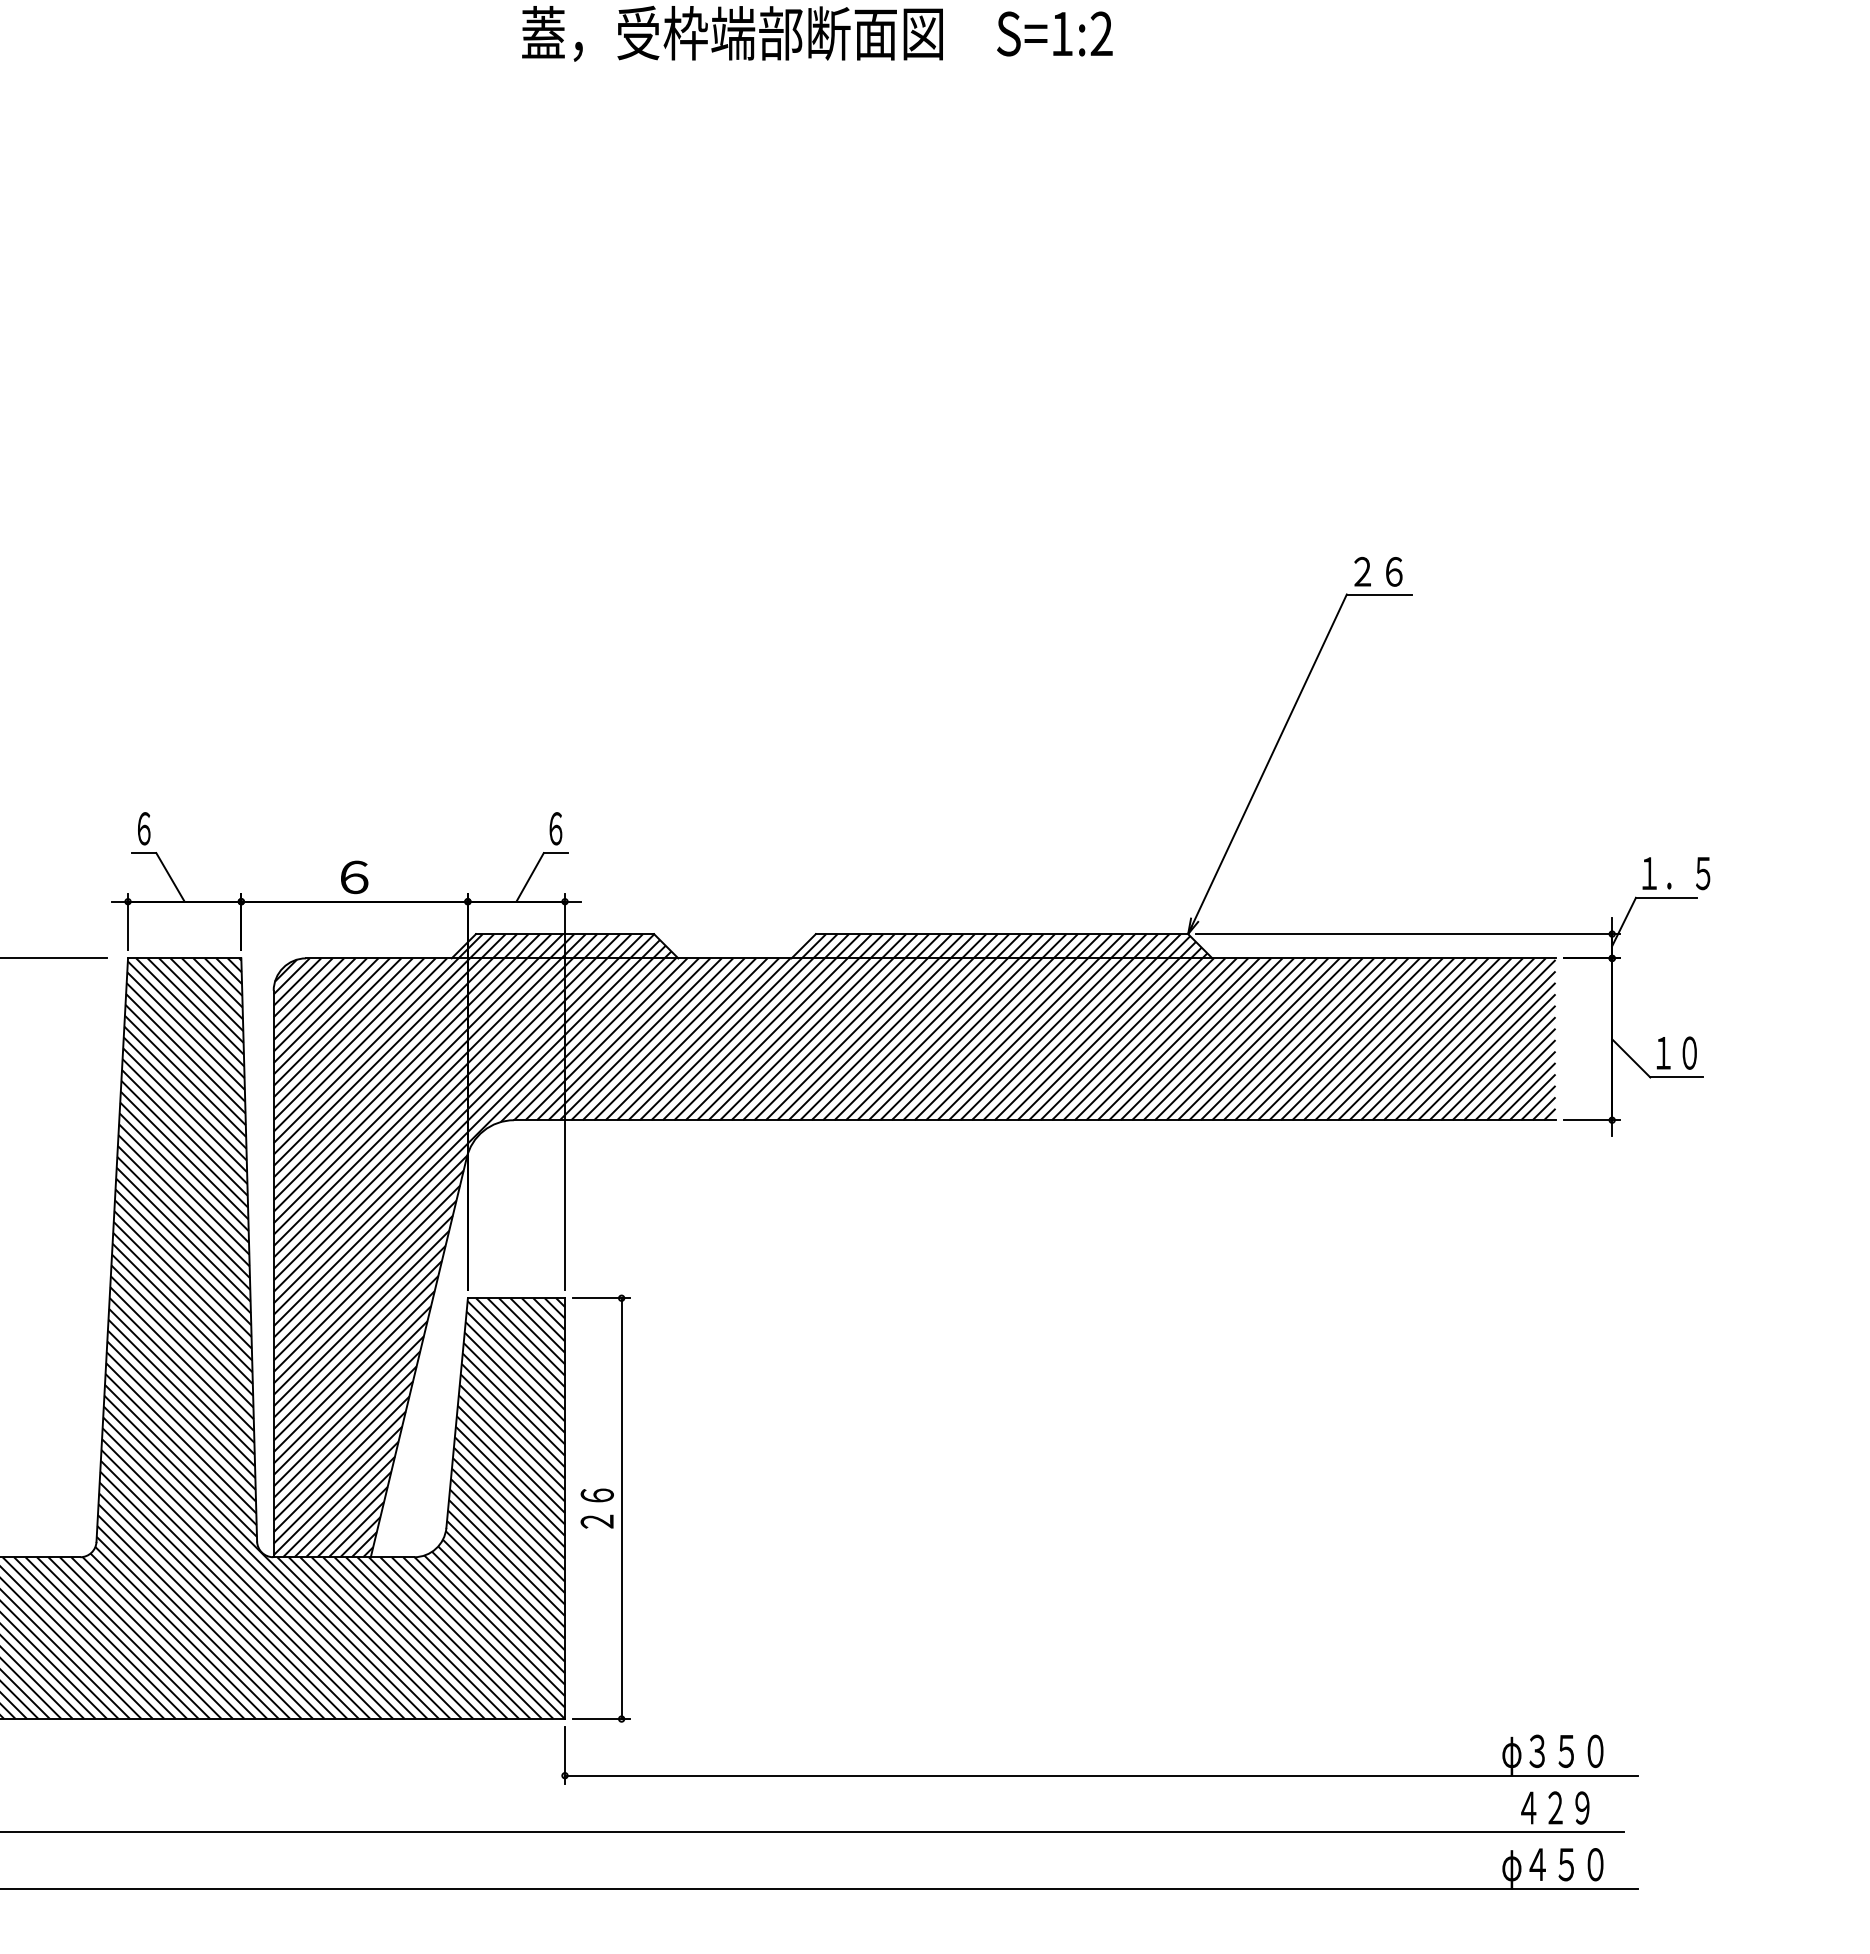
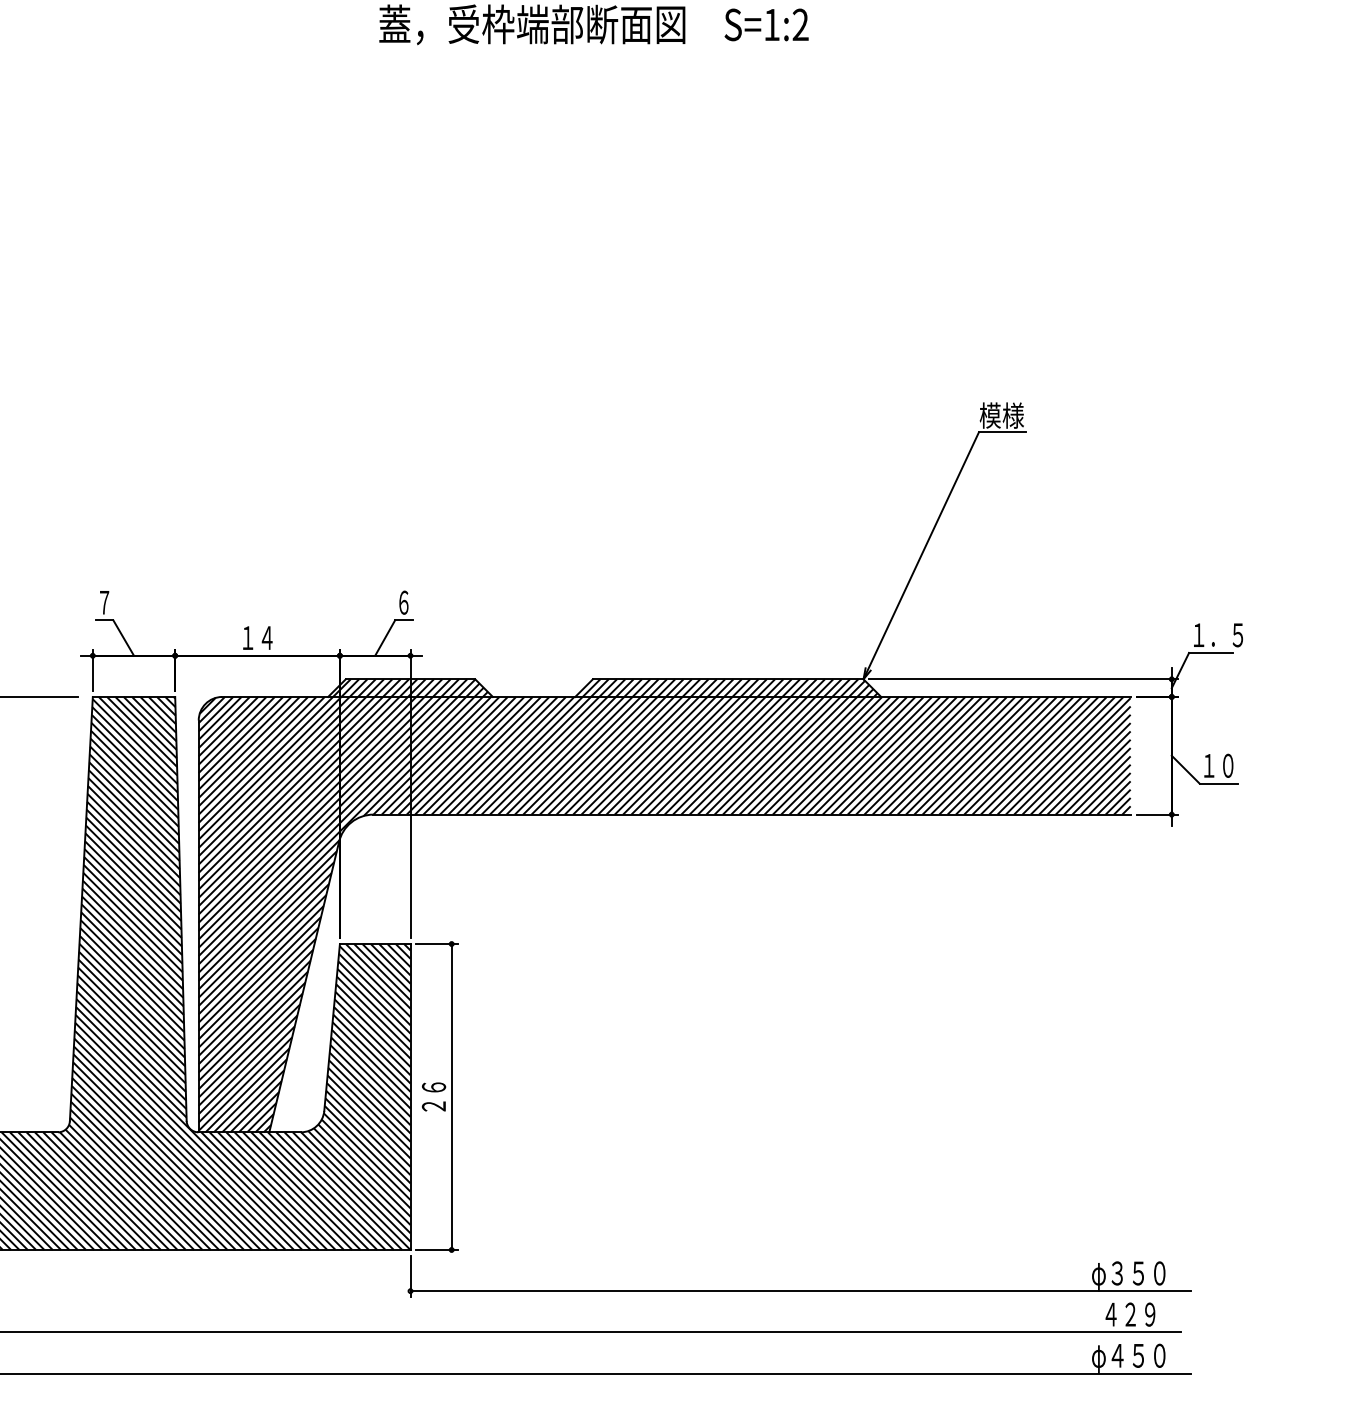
text: (1378, 571) -> (1001, 415), ２６ -> 模様
text: (144, 828) -> (104, 602), ６ -> ７
text: (354, 877) -> (257, 638), ６ -> １４

